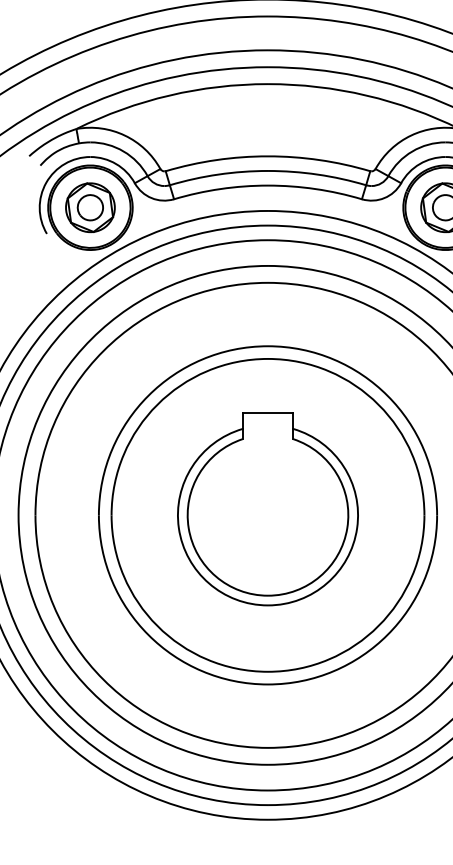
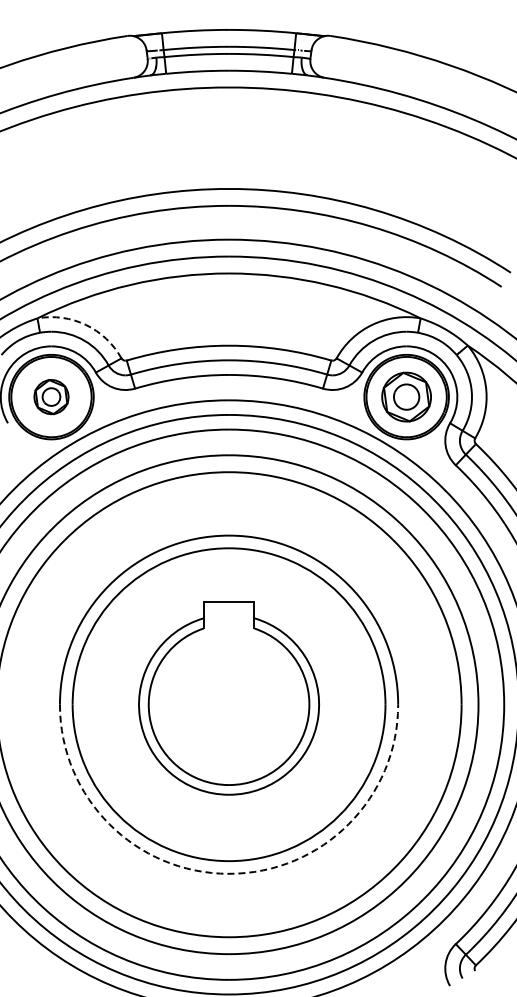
arc: (124, 135) -> (85, 324), solid -> dashed
part: (90, 207) -> (51, 396), size x0.7
arc: (268, 684) -> (229, 873), solid -> dashed

